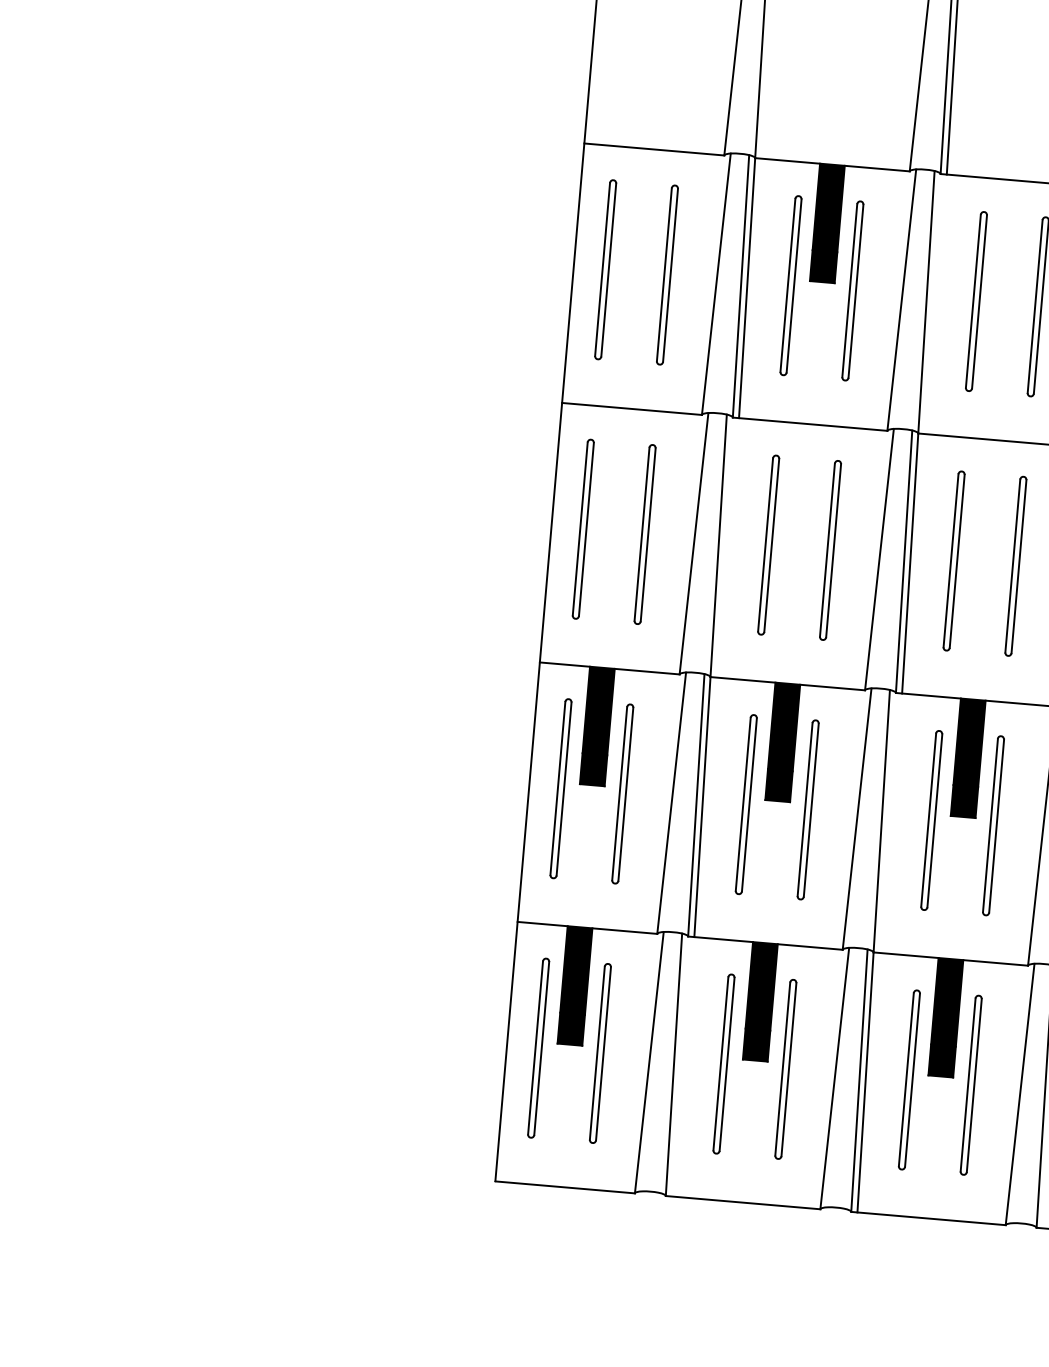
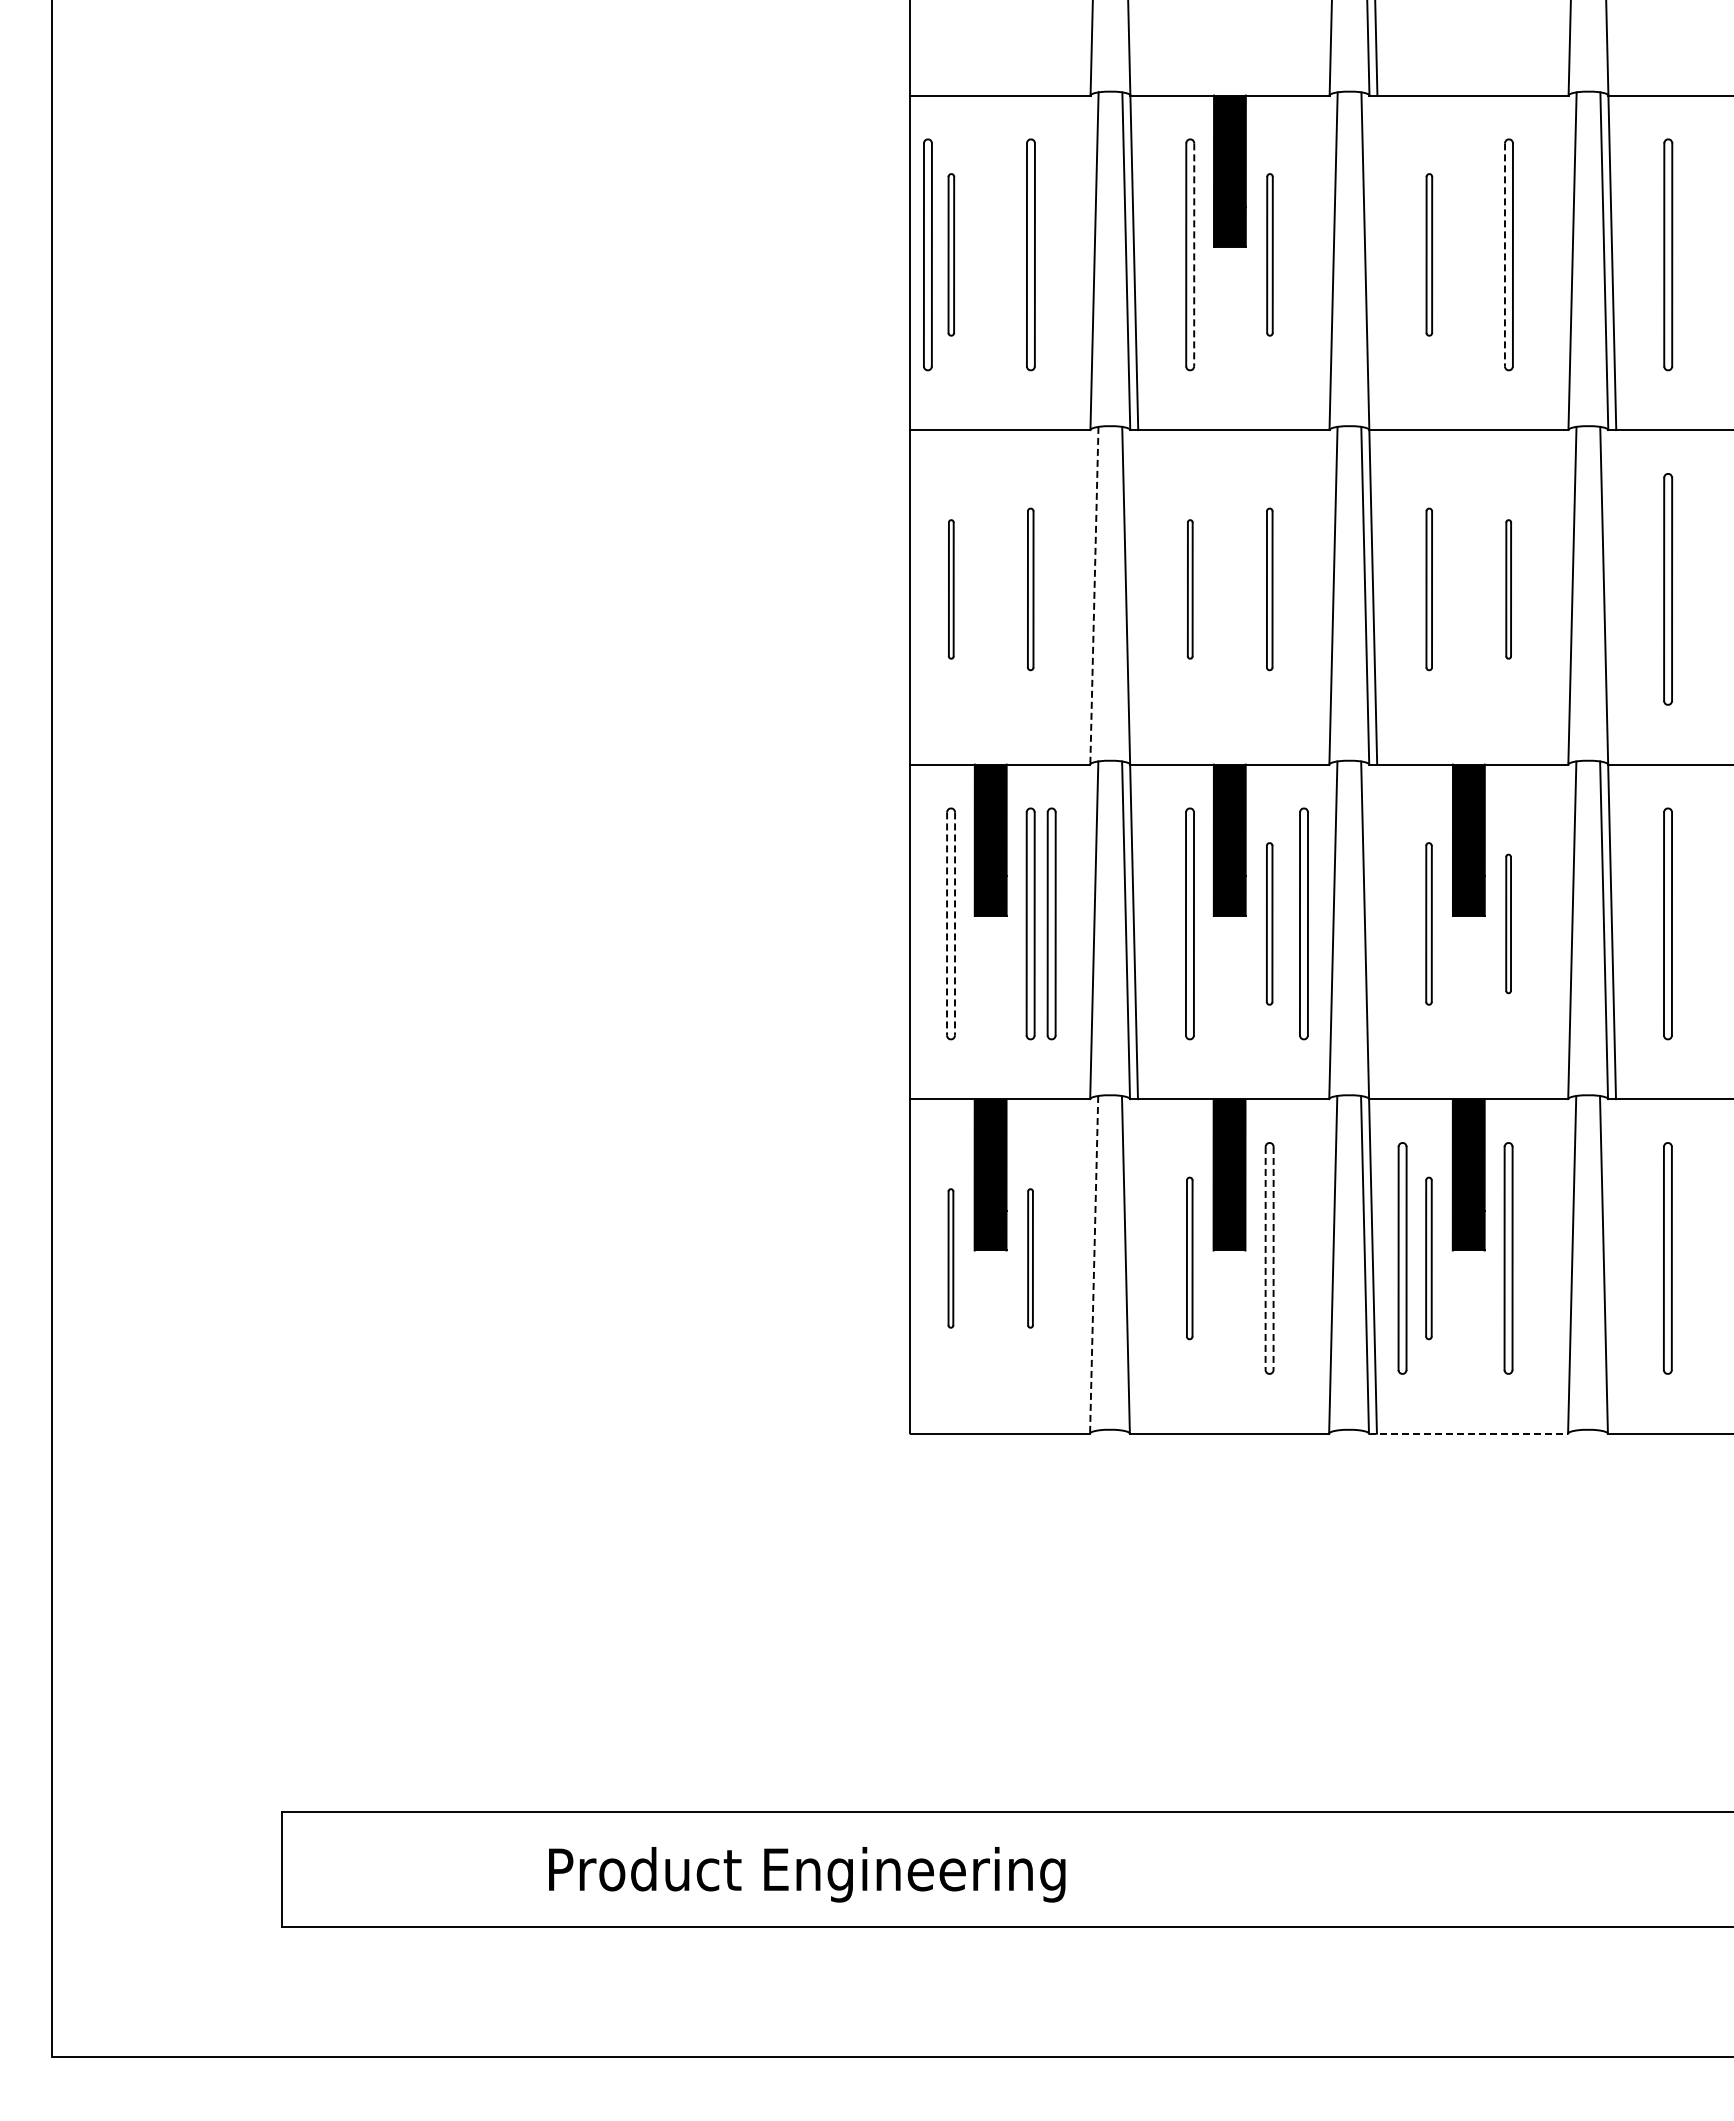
part: (587, 267) -> (927, 254), added
part: (605, 269) -> (951, 254), size x0.7
line: (794, 285) -> (1194, 254), solid -> dashed
part: (852, 290) -> (1269, 254), size x0.7
part: (976, 301) -> (1429, 254), size x0.7
line: (1034, 306) -> (1504, 254), solid -> dashed
part: (583, 529) -> (951, 589), size x0.6
part: (644, 534) -> (1030, 589), size x0.7
line: (694, 543) -> (1094, 595), solid -> dashed
part: (768, 545) -> (1190, 589), size x0.6
part: (830, 550) -> (1269, 589), size x0.7
part: (954, 561) -> (1429, 589), size x0.7
part: (1015, 566) -> (1508, 589), size x0.6
line: (558, 788) -> (947, 923), solid -> dashed
line: (564, 788) -> (955, 923), solid -> dashed
part: (638, 795) -> (1051, 923), added
part: (808, 809) -> (1269, 923), size x0.7
part: (834, 811) -> (1303, 923), added
part: (931, 820) -> (1428, 923), size x0.7
part: (993, 825) -> (1508, 923), size x0.6
part: (538, 1048) -> (950, 1258), size x0.6
part: (600, 1053) -> (1030, 1258), size x0.6
line: (649, 1062) -> (1094, 1264), solid -> dashed
part: (723, 1064) -> (1189, 1258), size x0.7
line: (782, 1069) -> (1265, 1258), solid -> dashed
line: (788, 1069) -> (1273, 1258), solid -> dashed
part: (888, 1078) -> (1402, 1258), added
part: (909, 1079) -> (1428, 1258), size x0.7
line: (928, 1218) -> (1468, 1433), solid -> dashed

